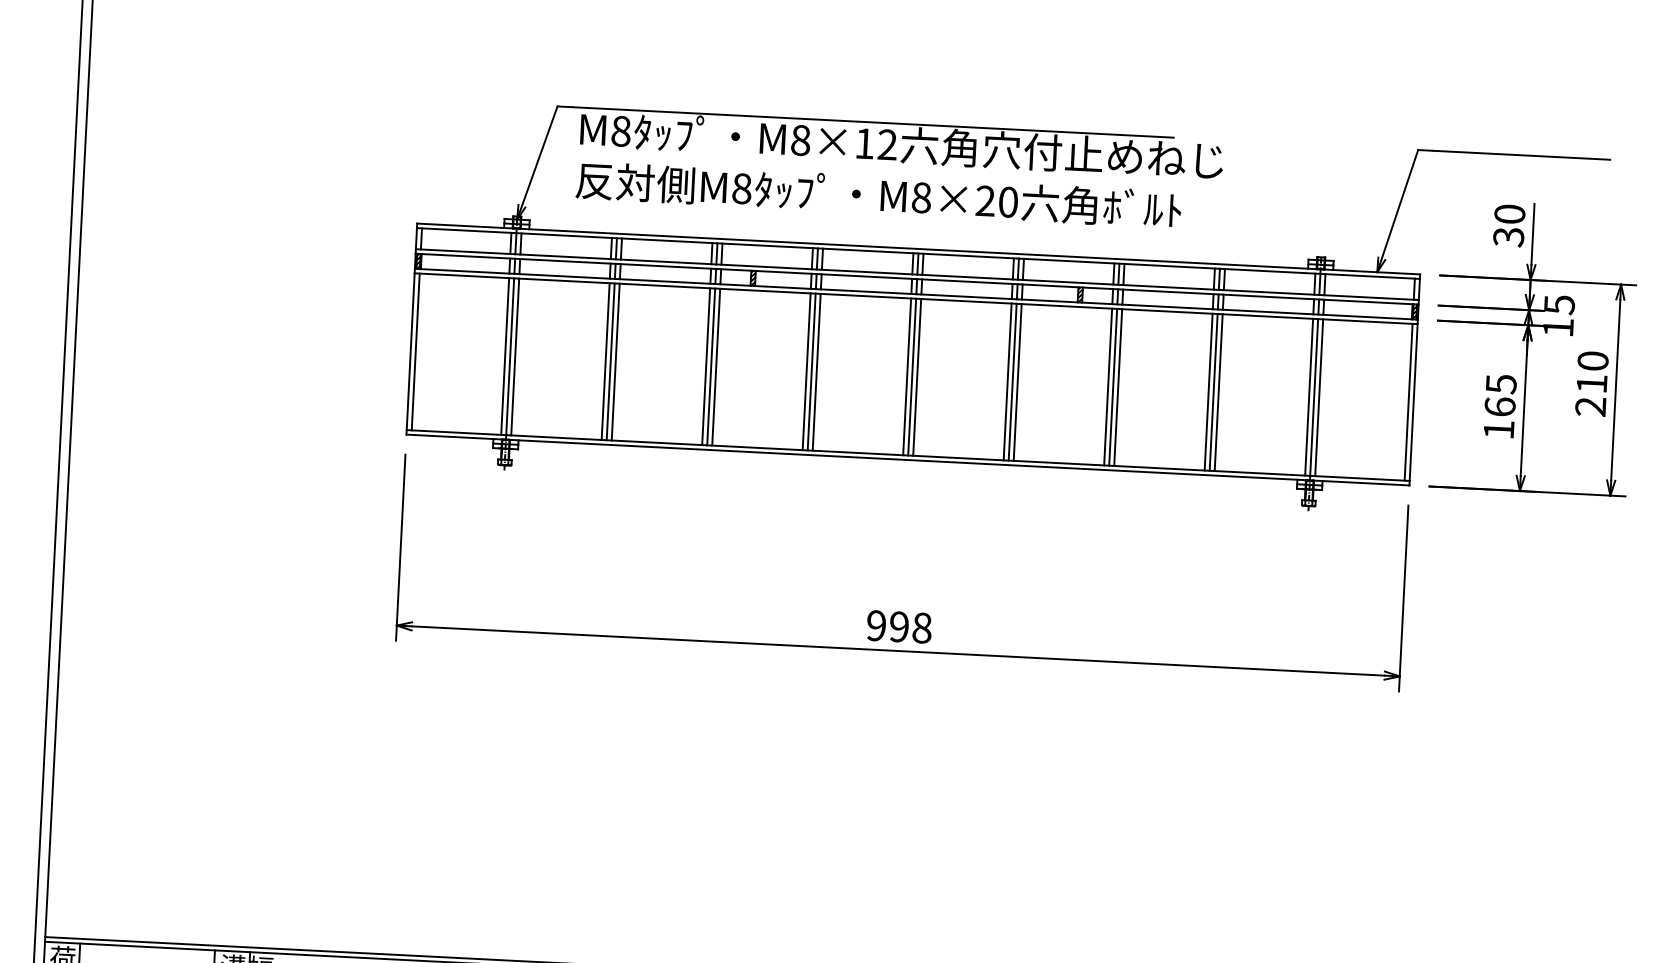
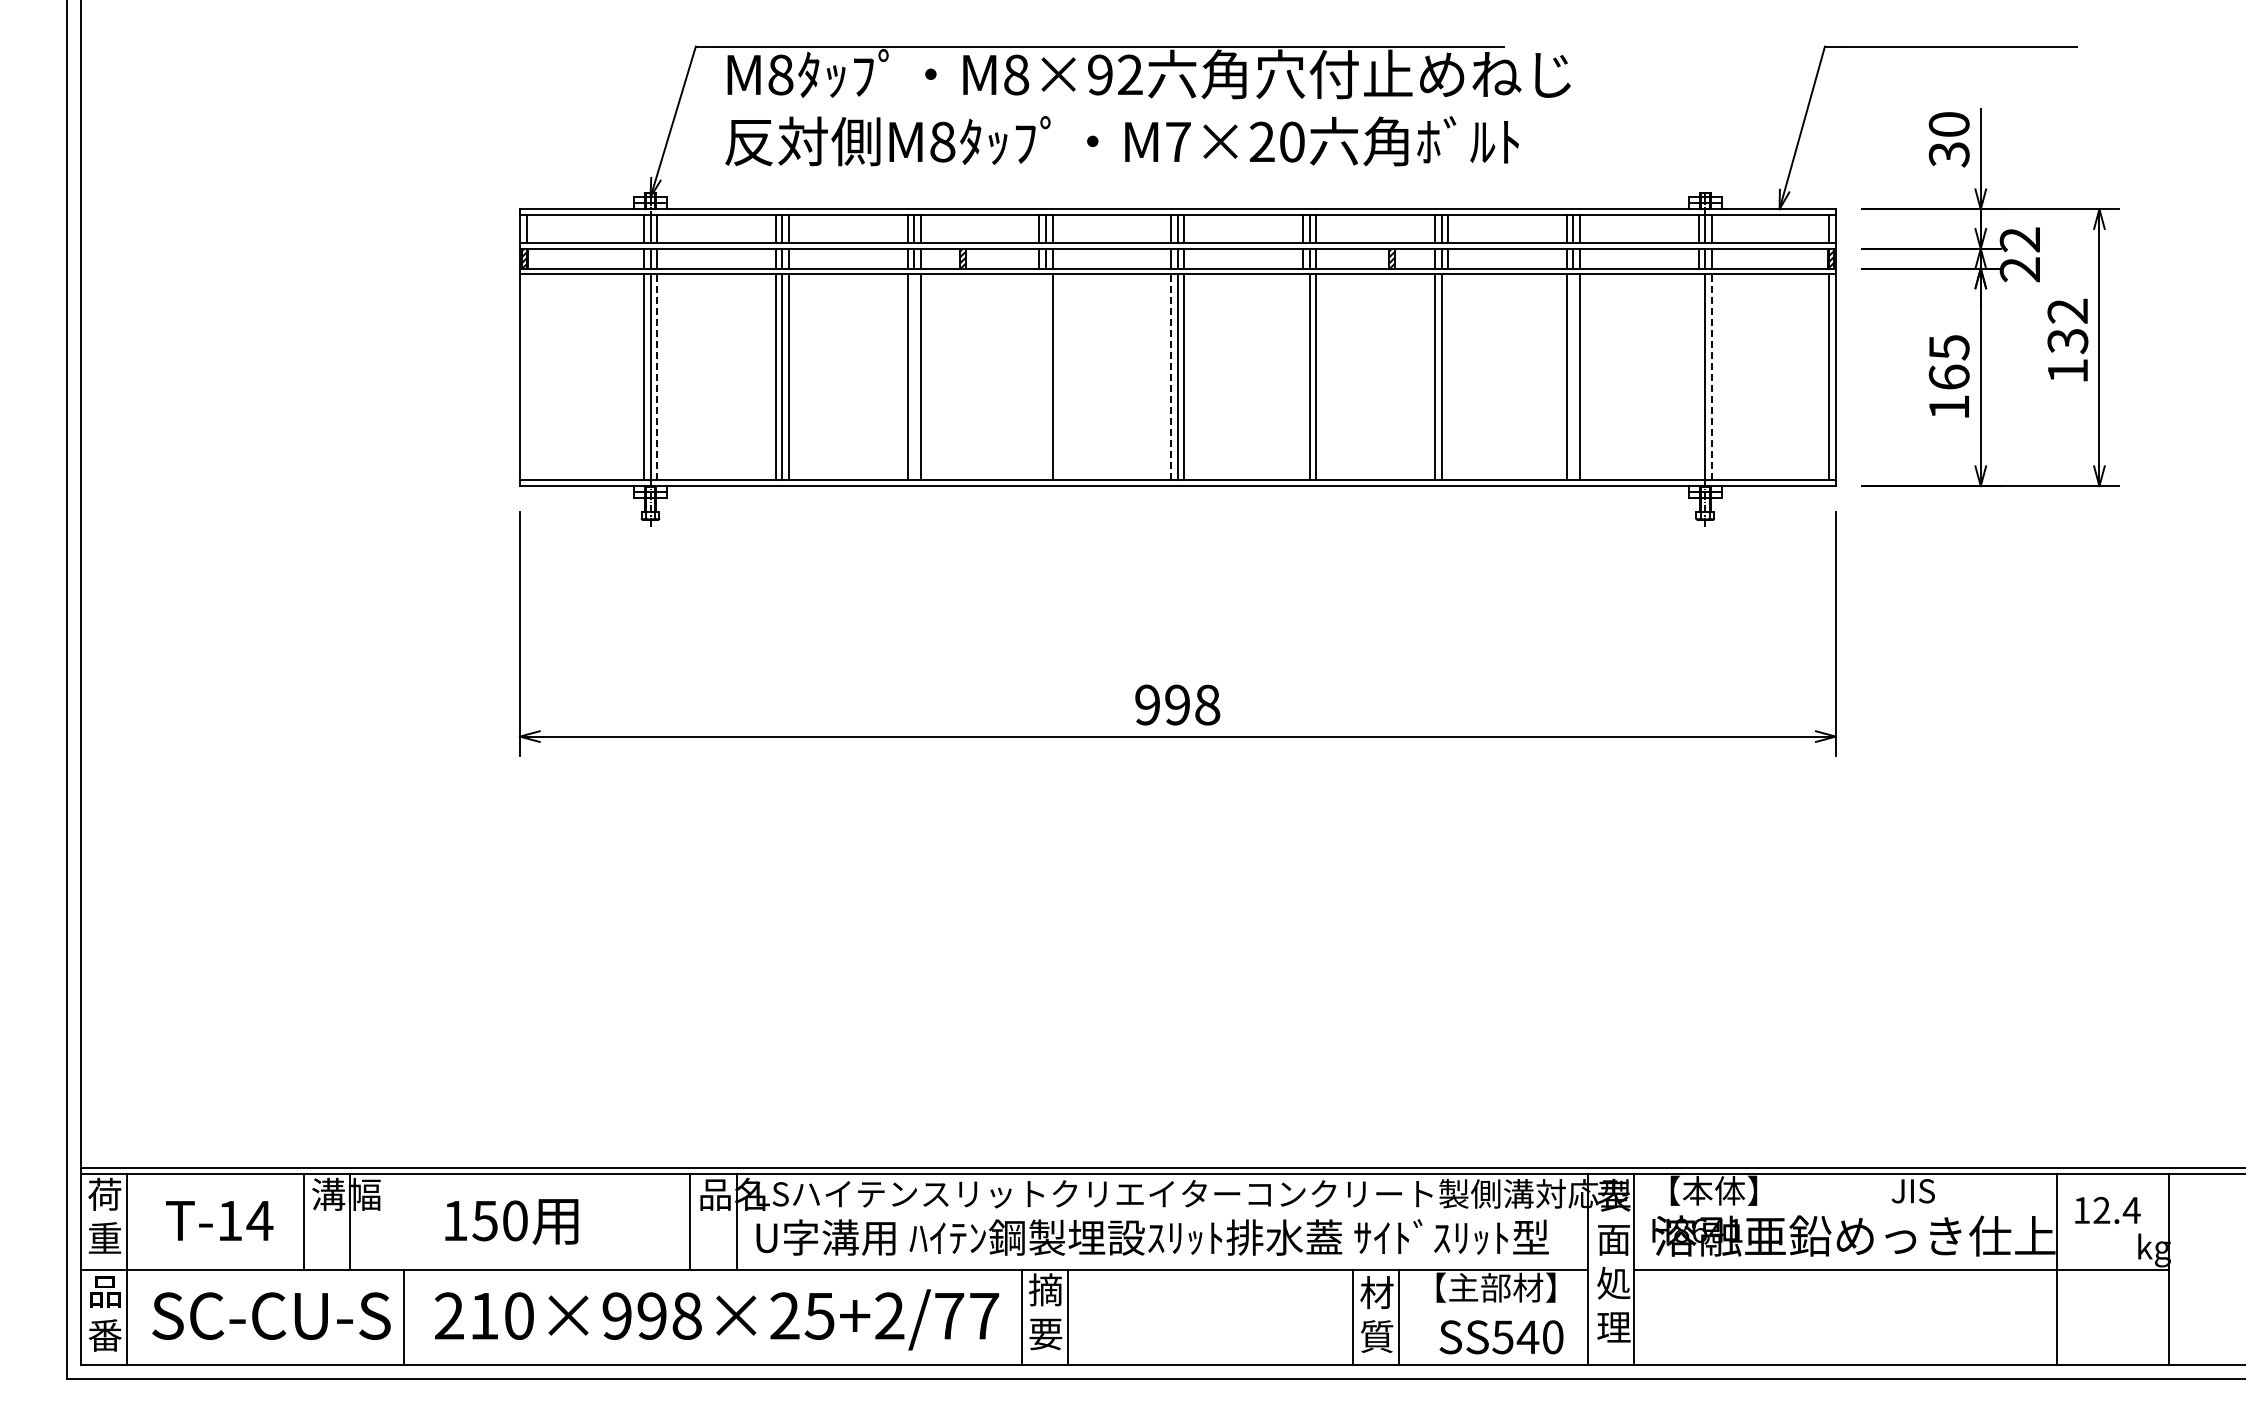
text: (864, 143) -> (1100, 74), M8×12 -> M8×92
text: (921, 197) -> (1178, 141), M8×20 -> M7×20
text: (1558, 316) -> (2019, 254), 15 -> 22
line: (415, 352) -> (526, 377), removed
line: (515, 357) -> (657, 377), solid -> dashed
line: (711, 367) -> (914, 377), removed
line: (806, 371) -> (1039, 377), removed
line: (812, 372) -> (1046, 377), removed
line: (907, 377) -> (1171, 377), solid -> dashed
line: (1007, 382) -> (1303, 377), removed
text: (1591, 383) -> (2067, 340), 210 -> 132
line: (1118, 387) -> (1448, 377), removed
line: (1213, 392) -> (1573, 377), removed
line: (1309, 397) -> (1698, 377), removed
line: (1318, 397) -> (1711, 377), solid -> dashed

